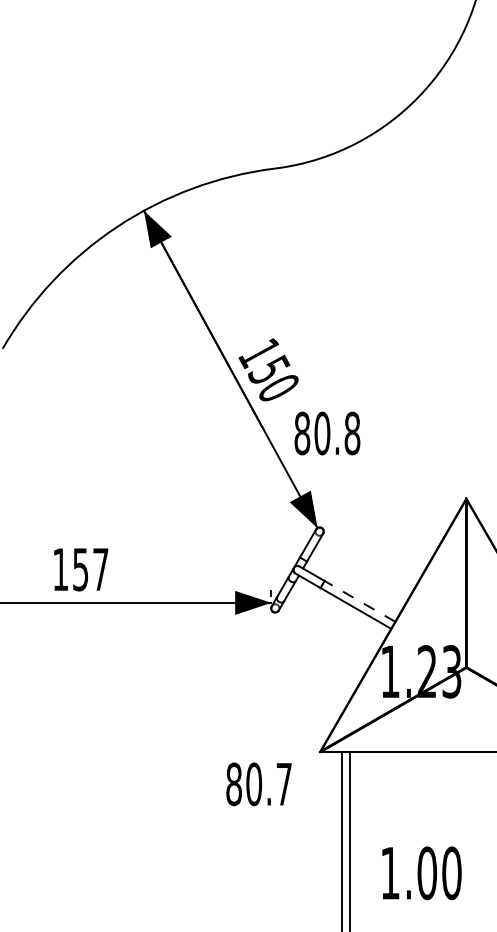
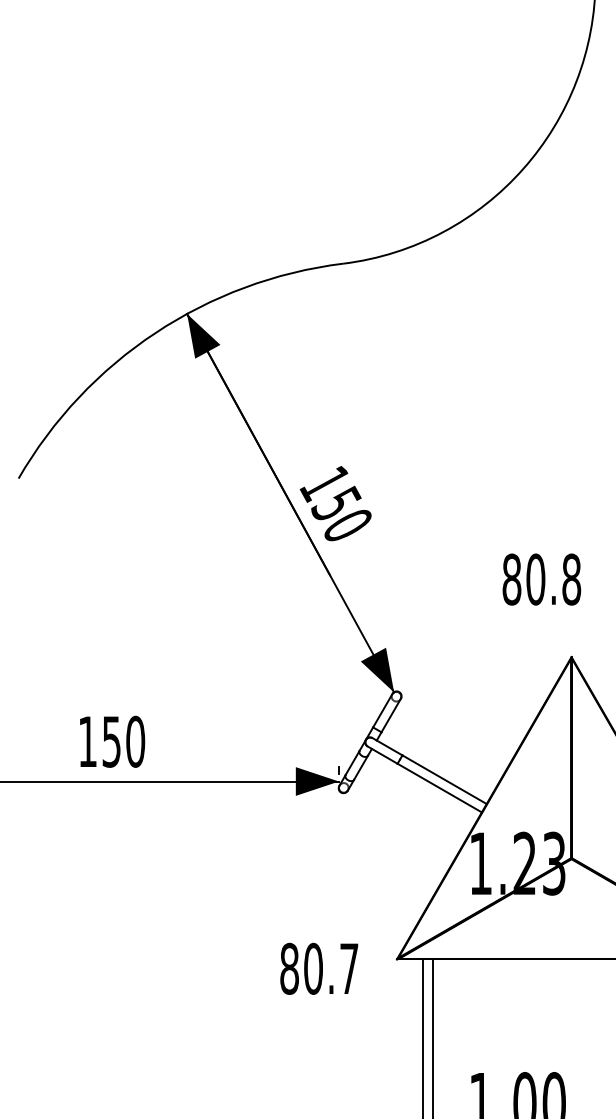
text: (327, 433) -> (541, 579), moved
text: (100, 569) -> (135, 741), 157 -> 150
line: (359, 601) -> (444, 779), dashed -> solid
text: (259, 784) -> (319, 968), moved

